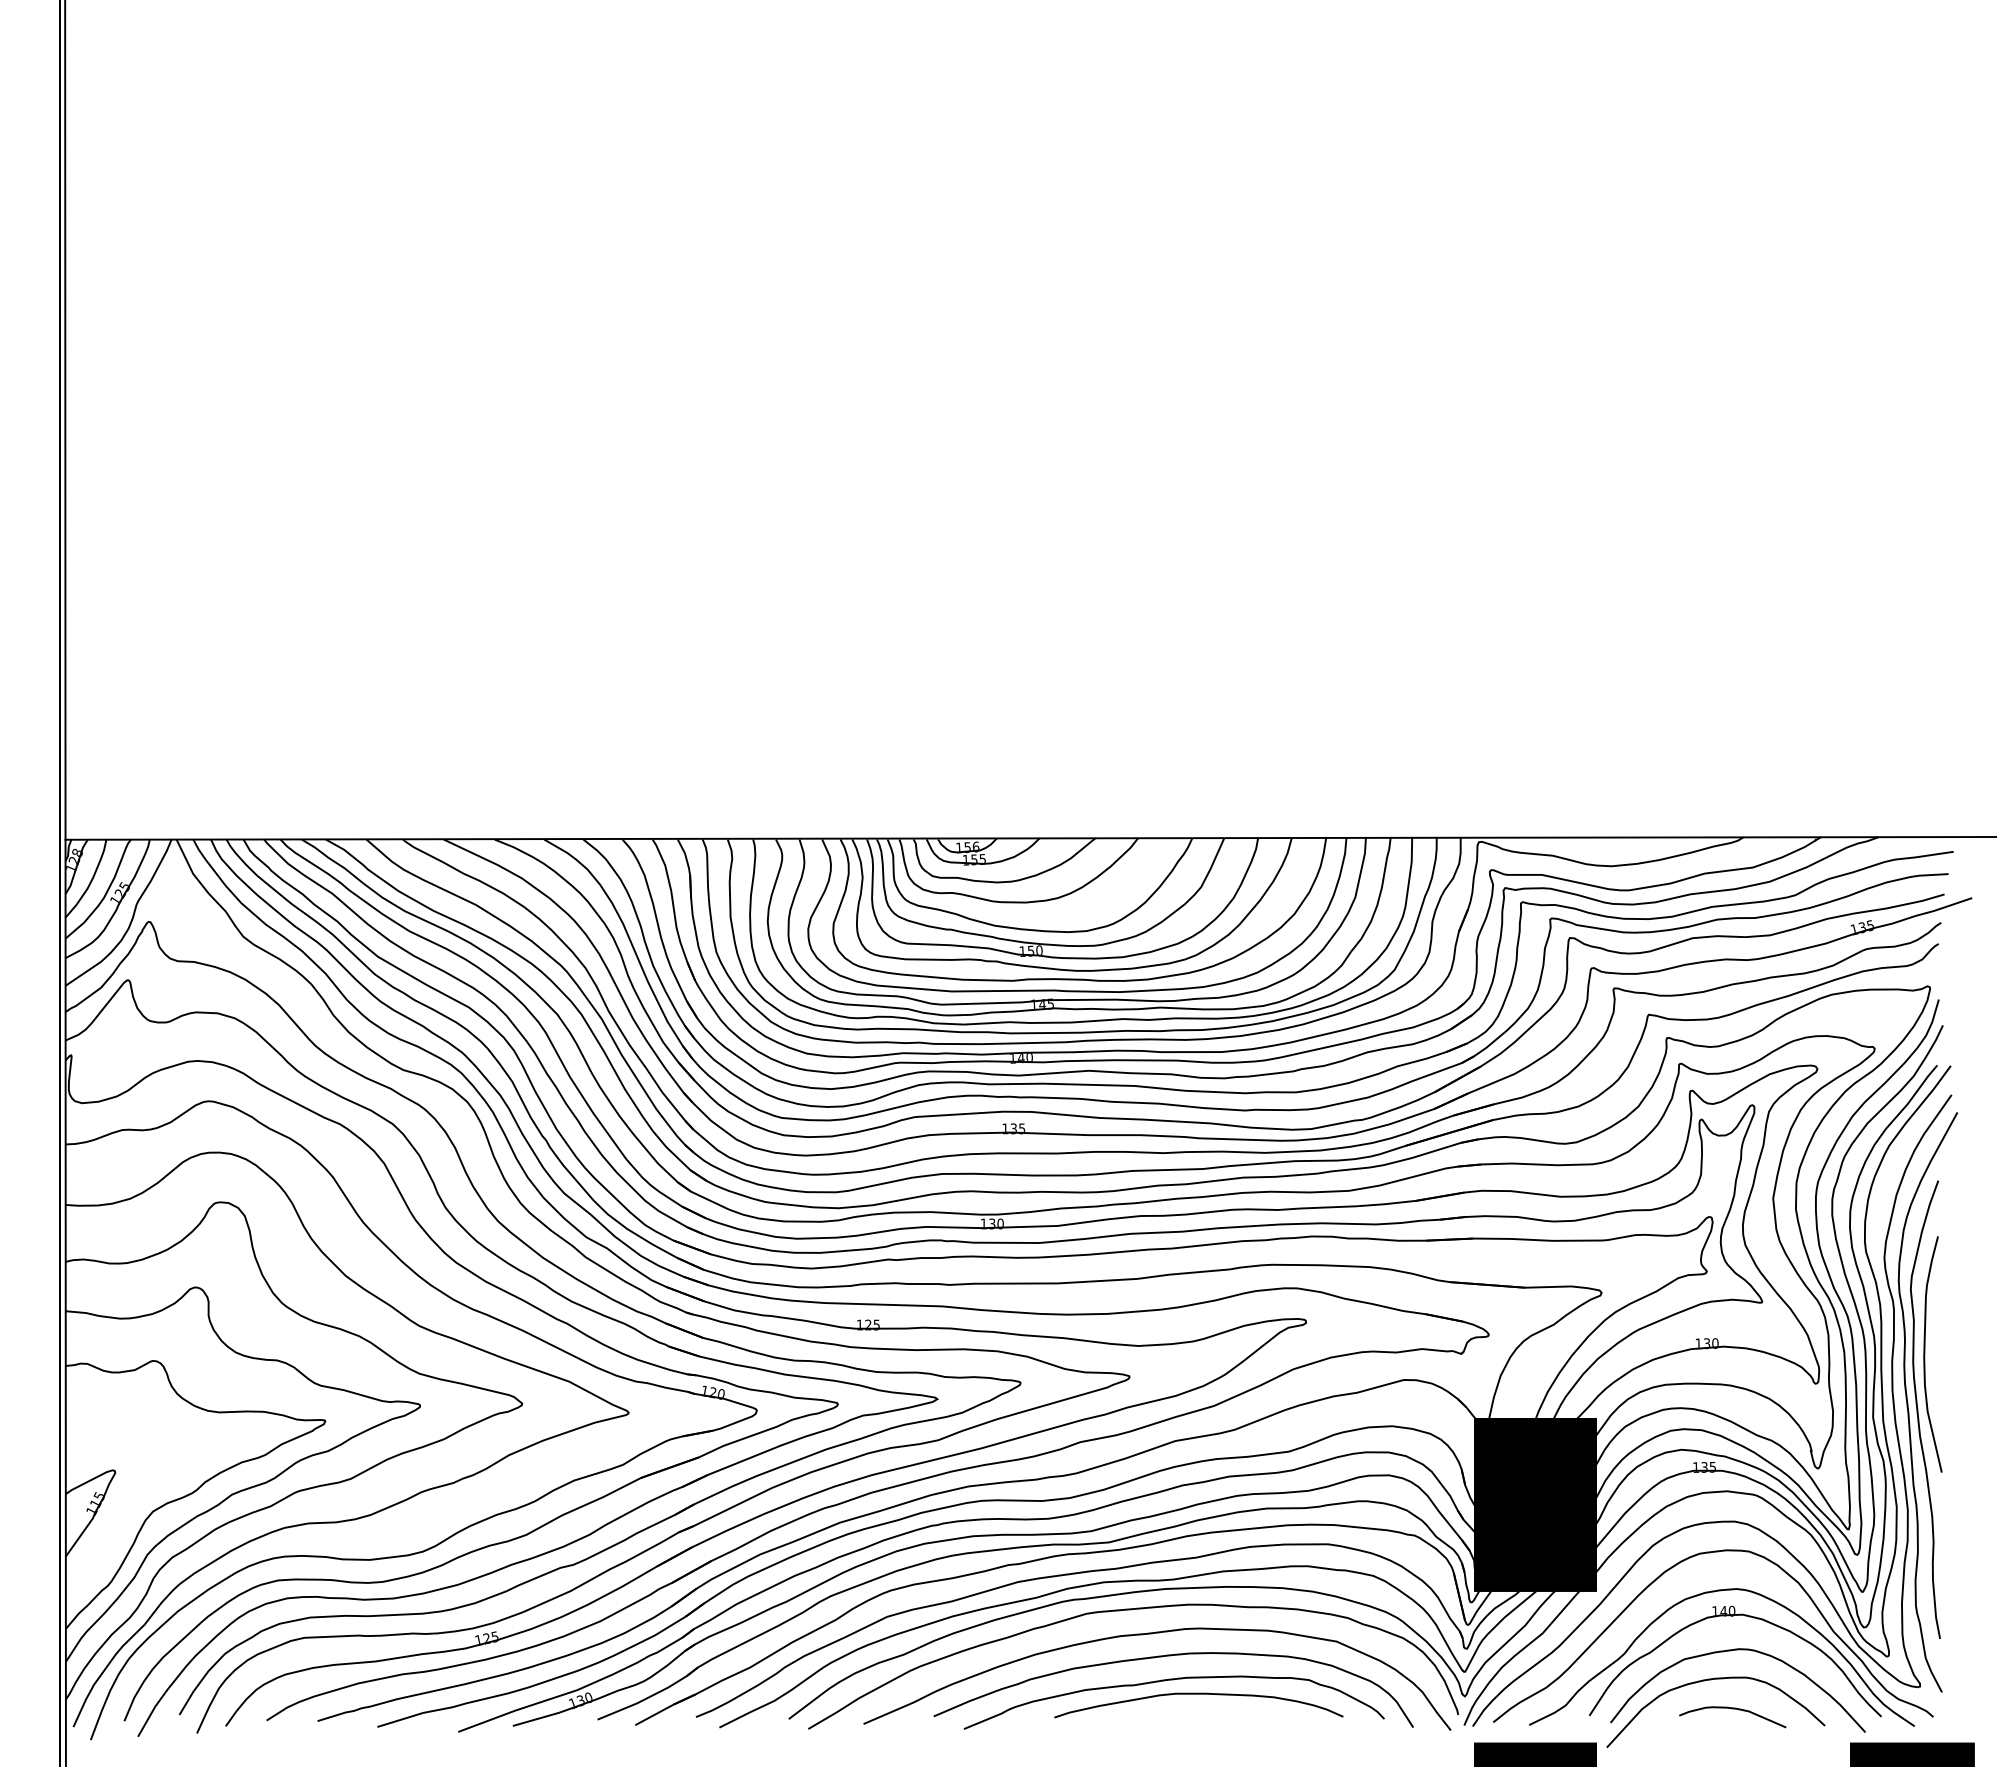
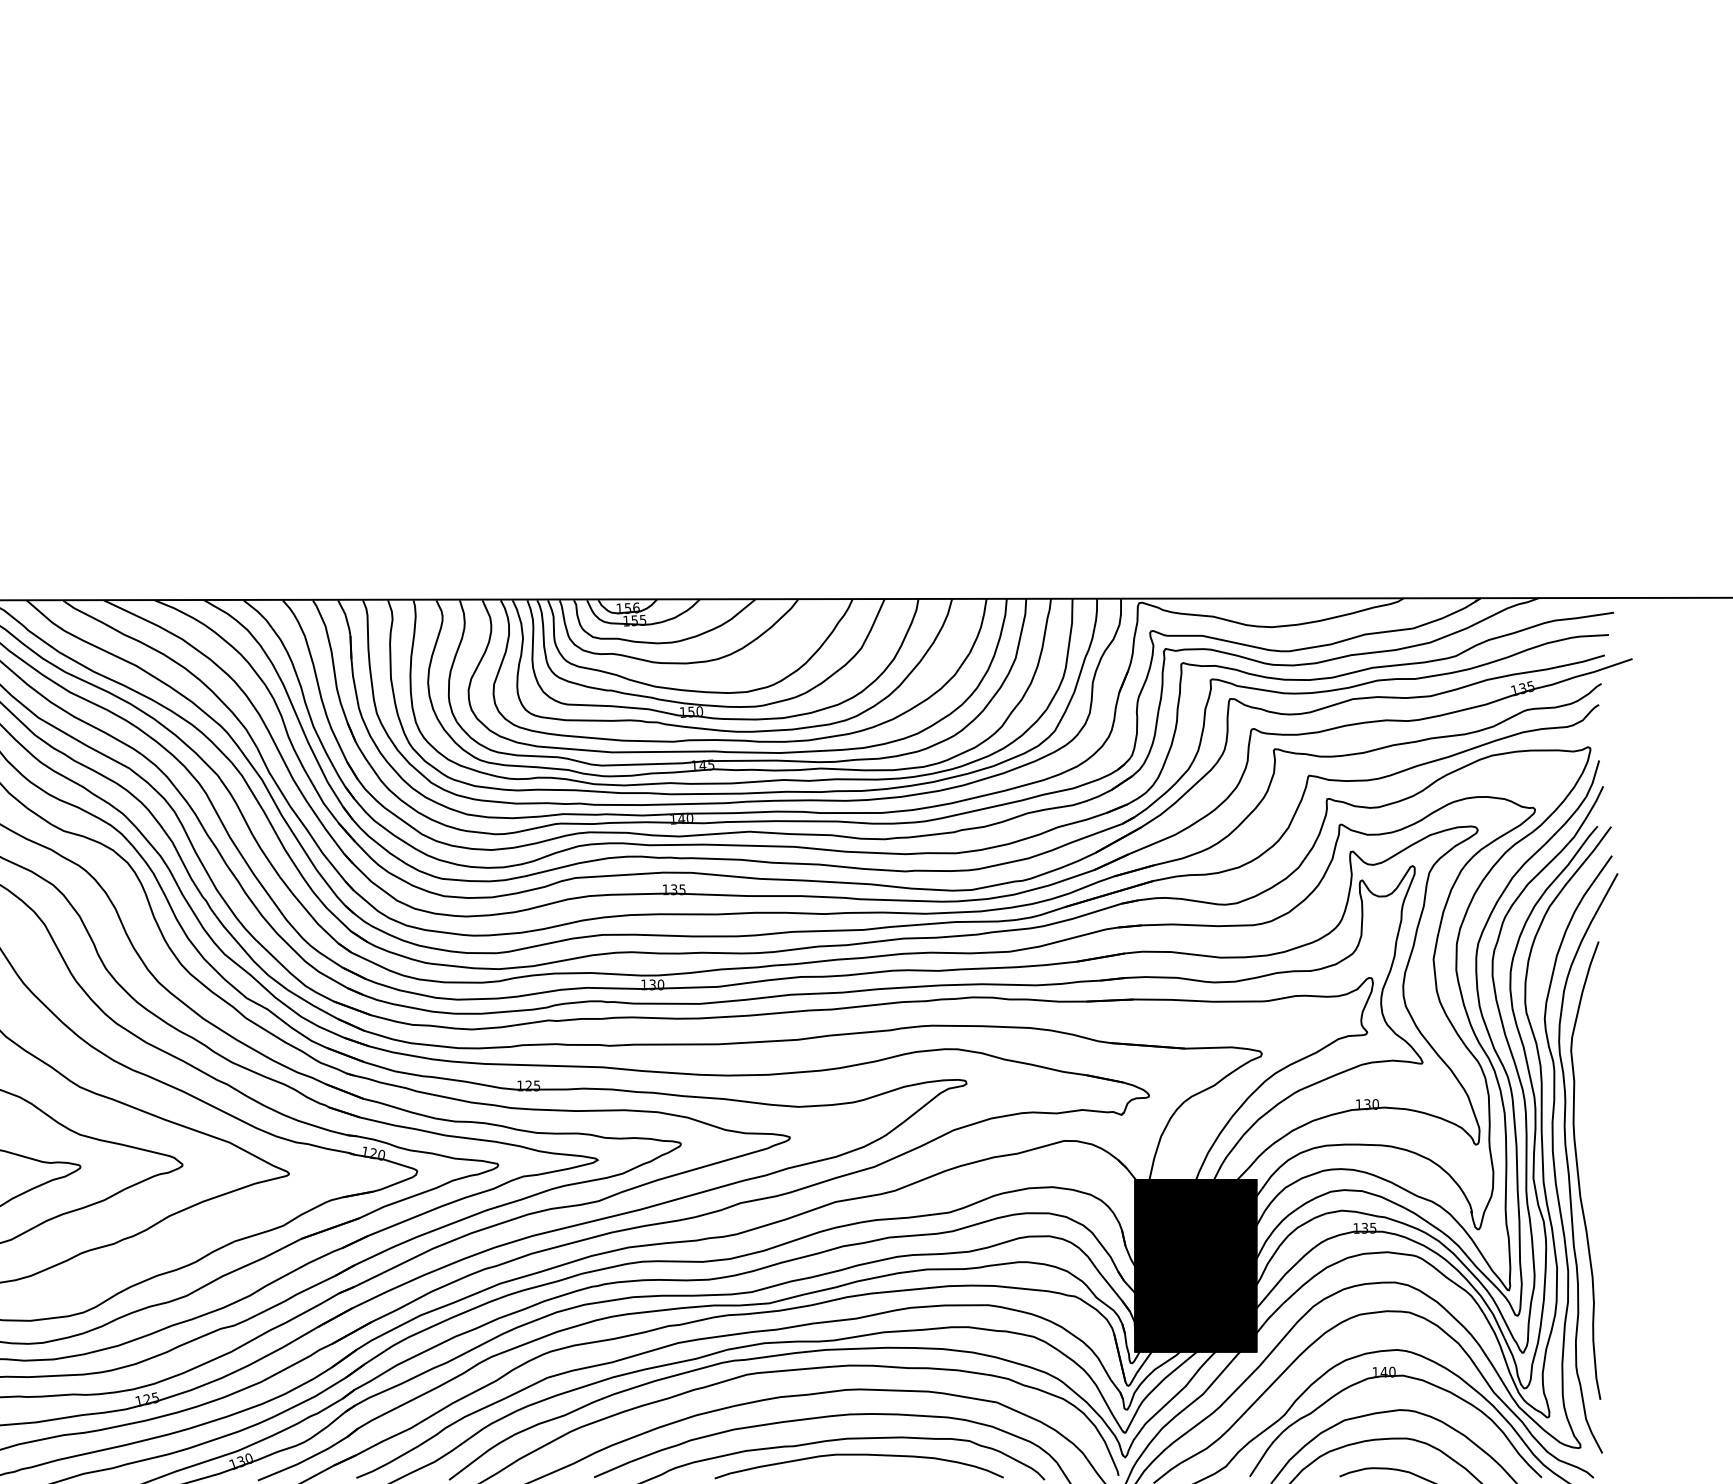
curve: (1925, 1354) -> (1585, 1115), removed

